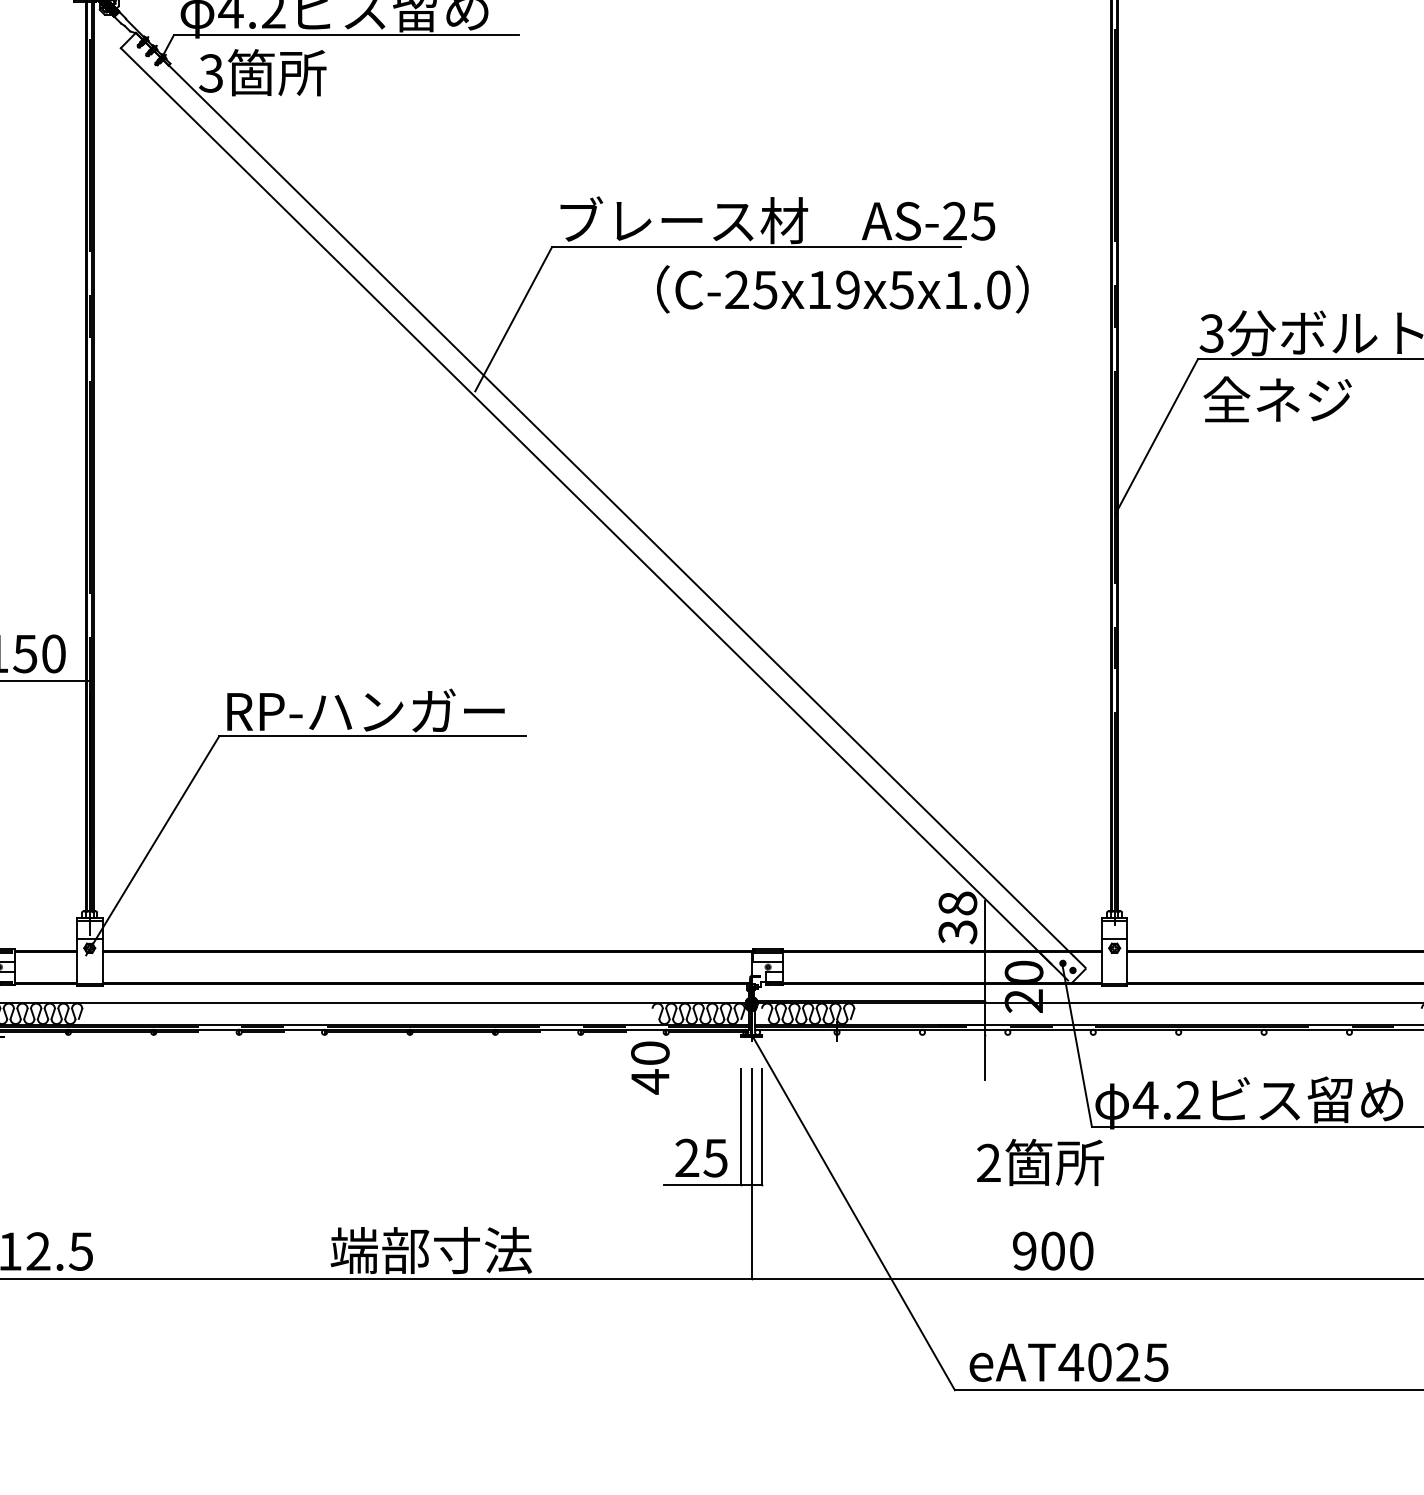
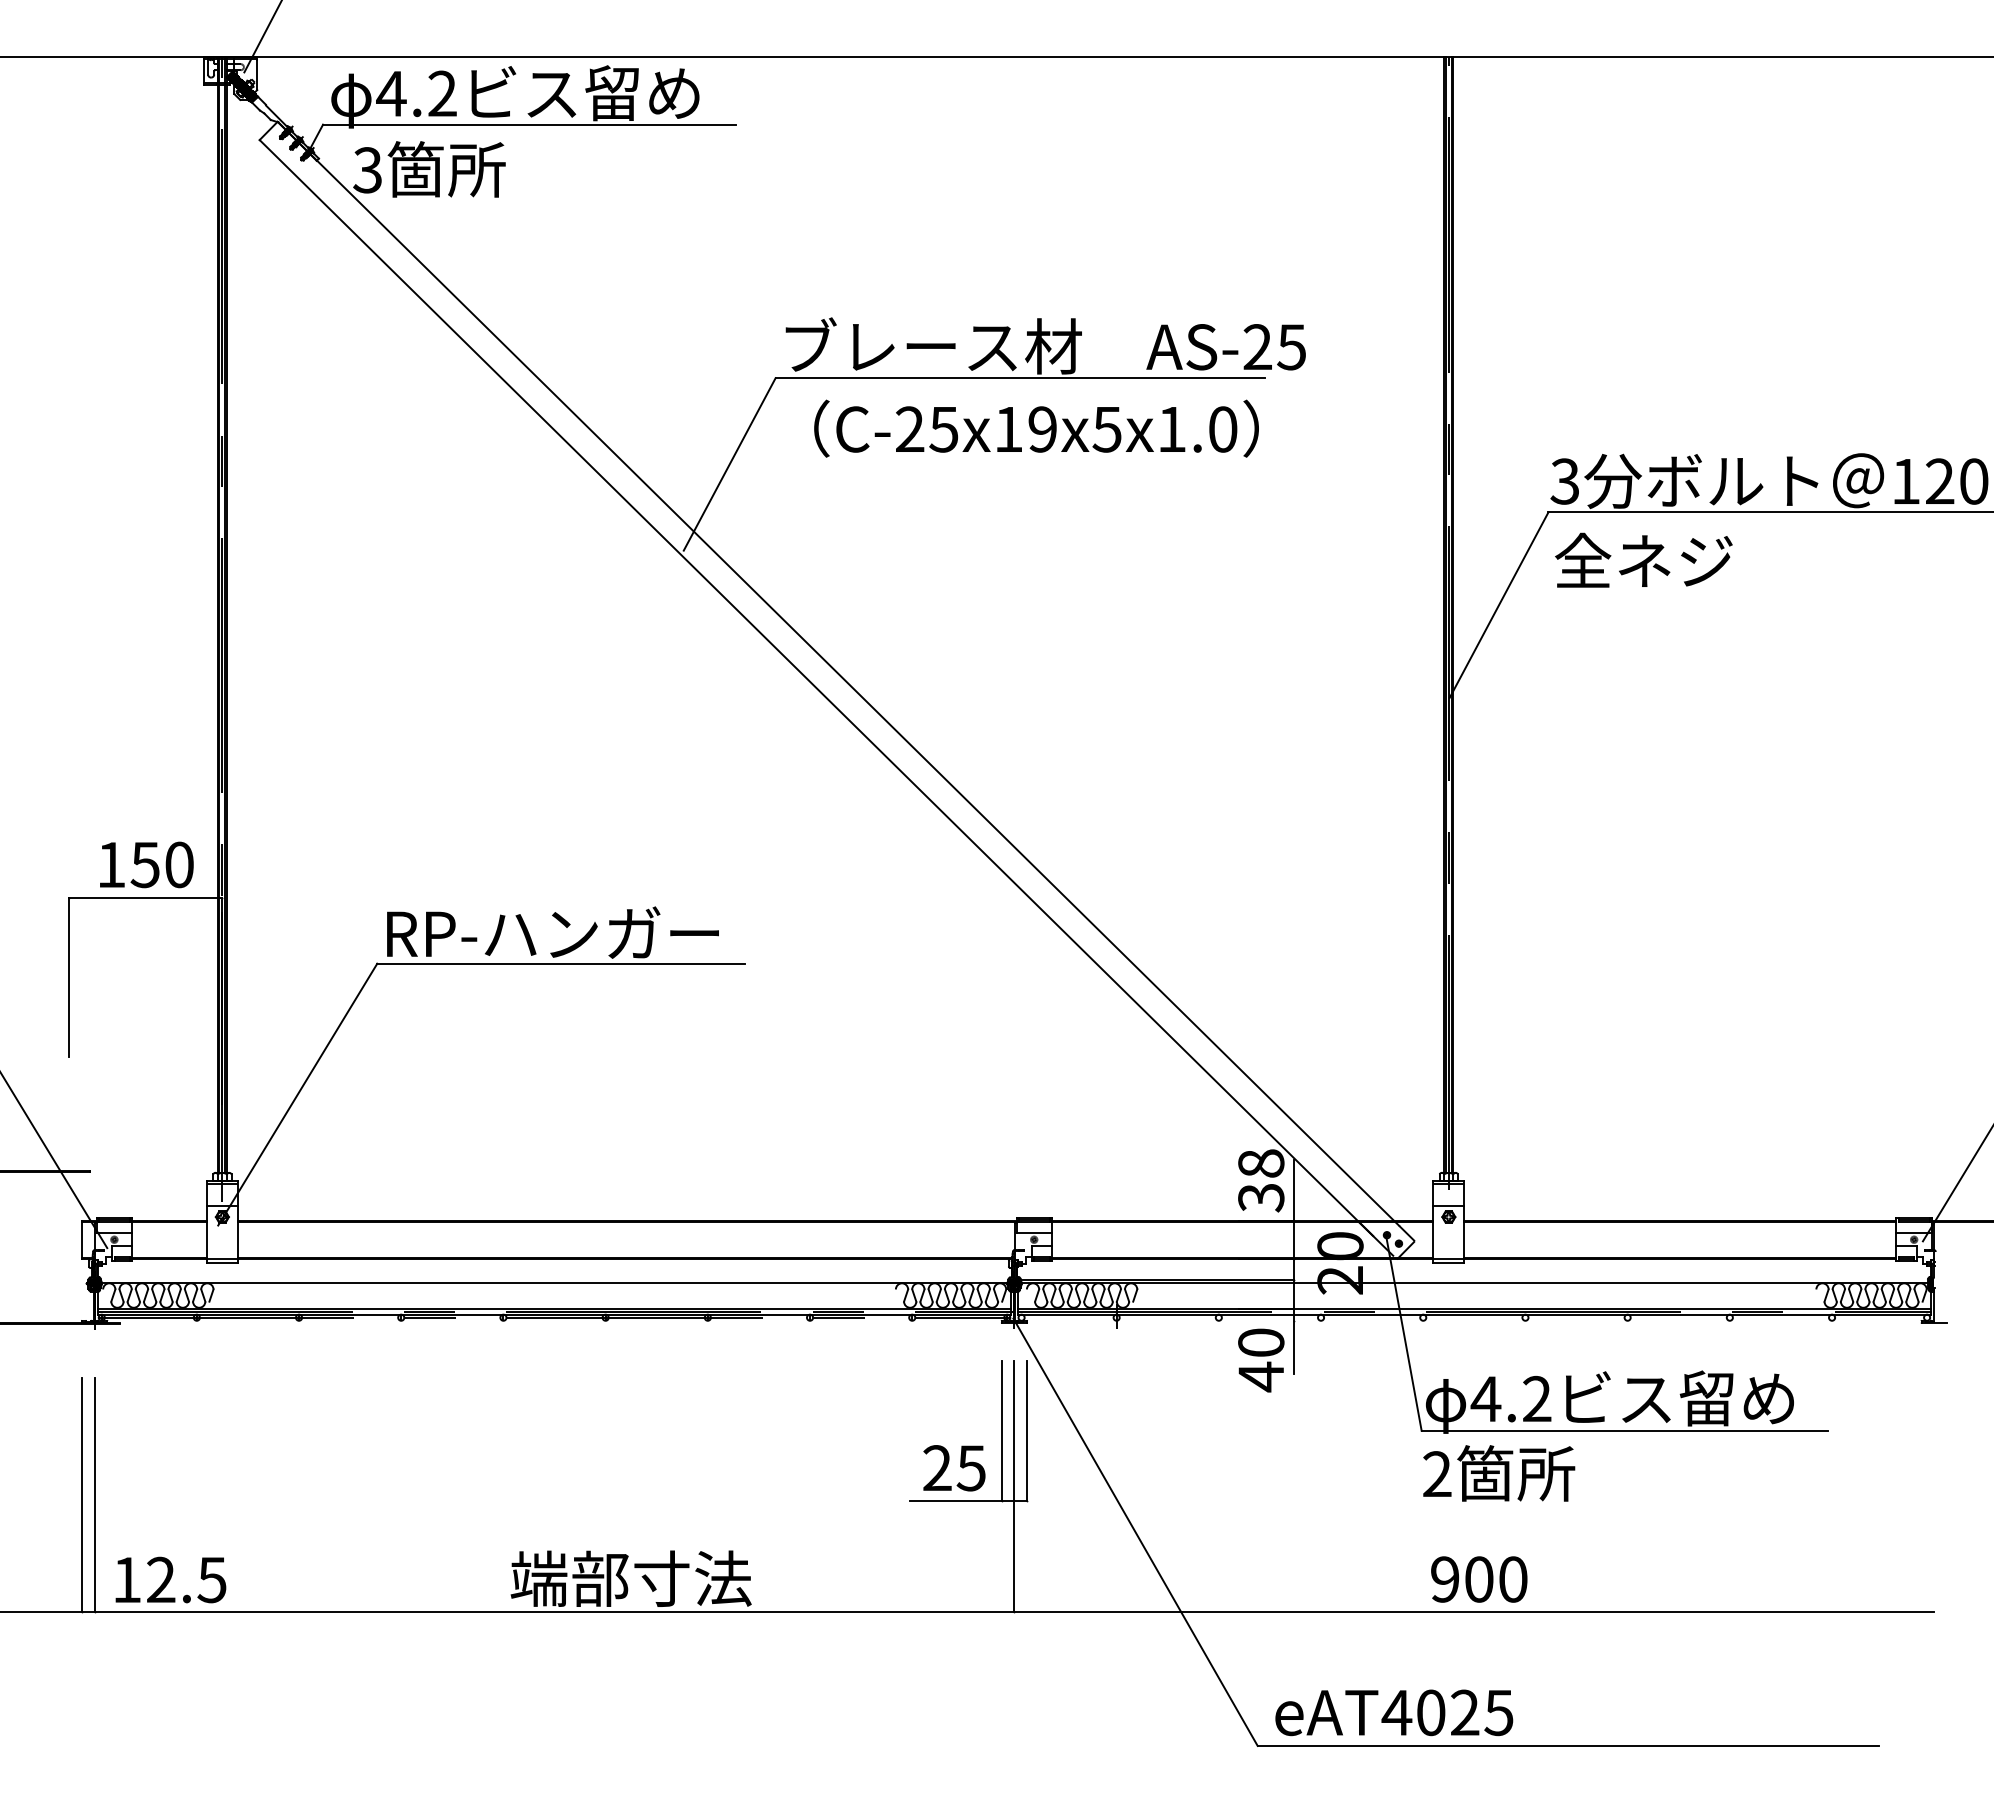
text: (842, 289) -> (1036, 428), moved
text: (650, 1068) -> (1261, 1360), moved
text: (1040, 1162) -> (1499, 1473), moved
text: (1053, 1251) -> (1479, 1579), moved

